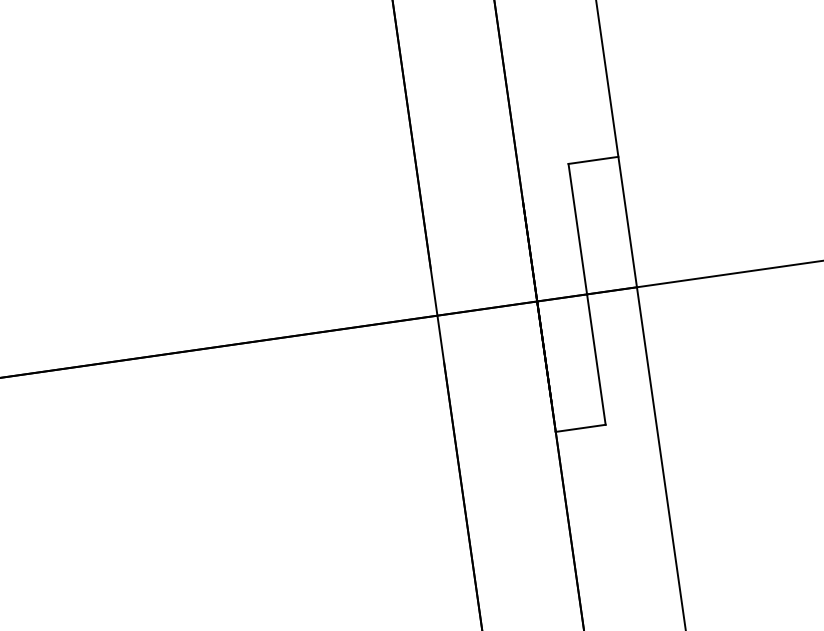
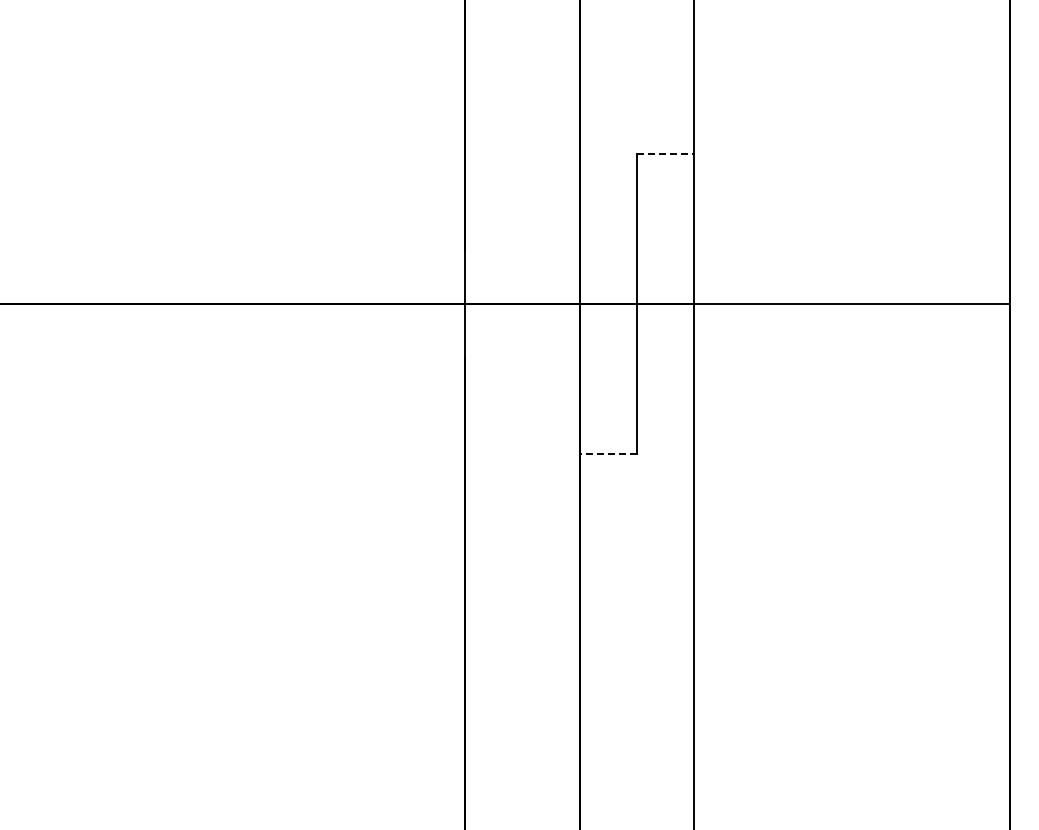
line: (593, 160) -> (665, 154), solid -> dashed
line: (580, 427) -> (608, 453), solid -> dashed

